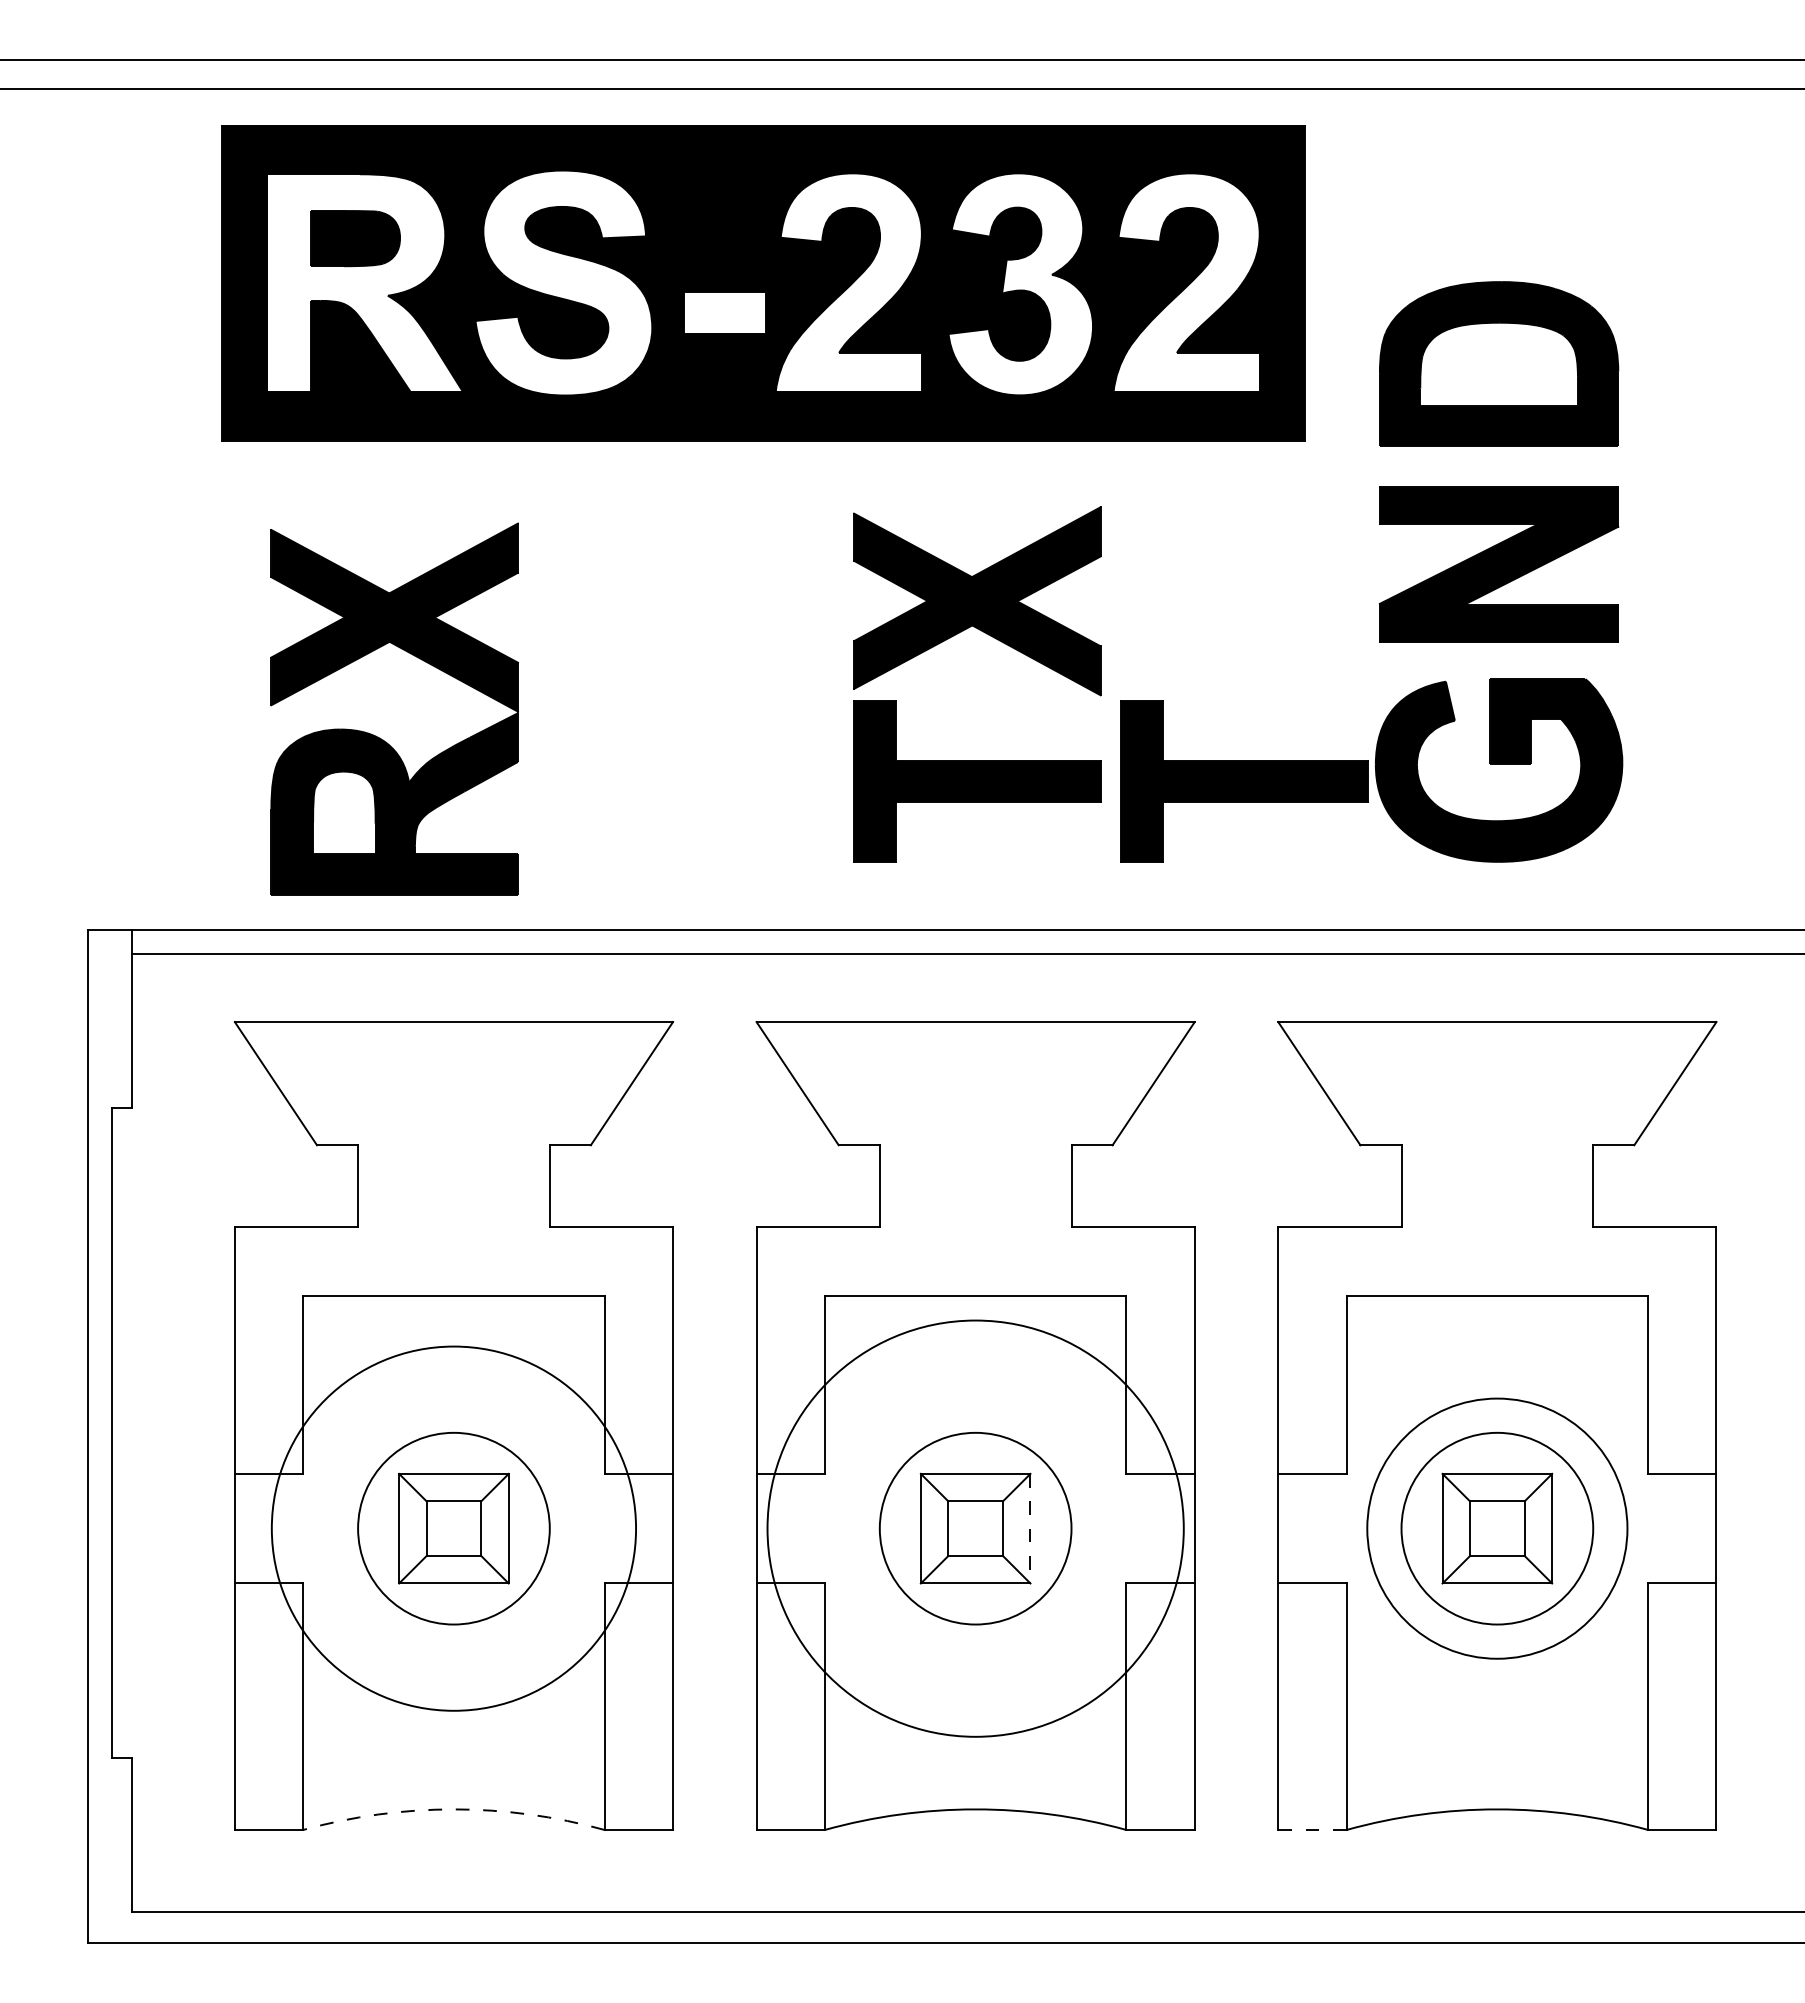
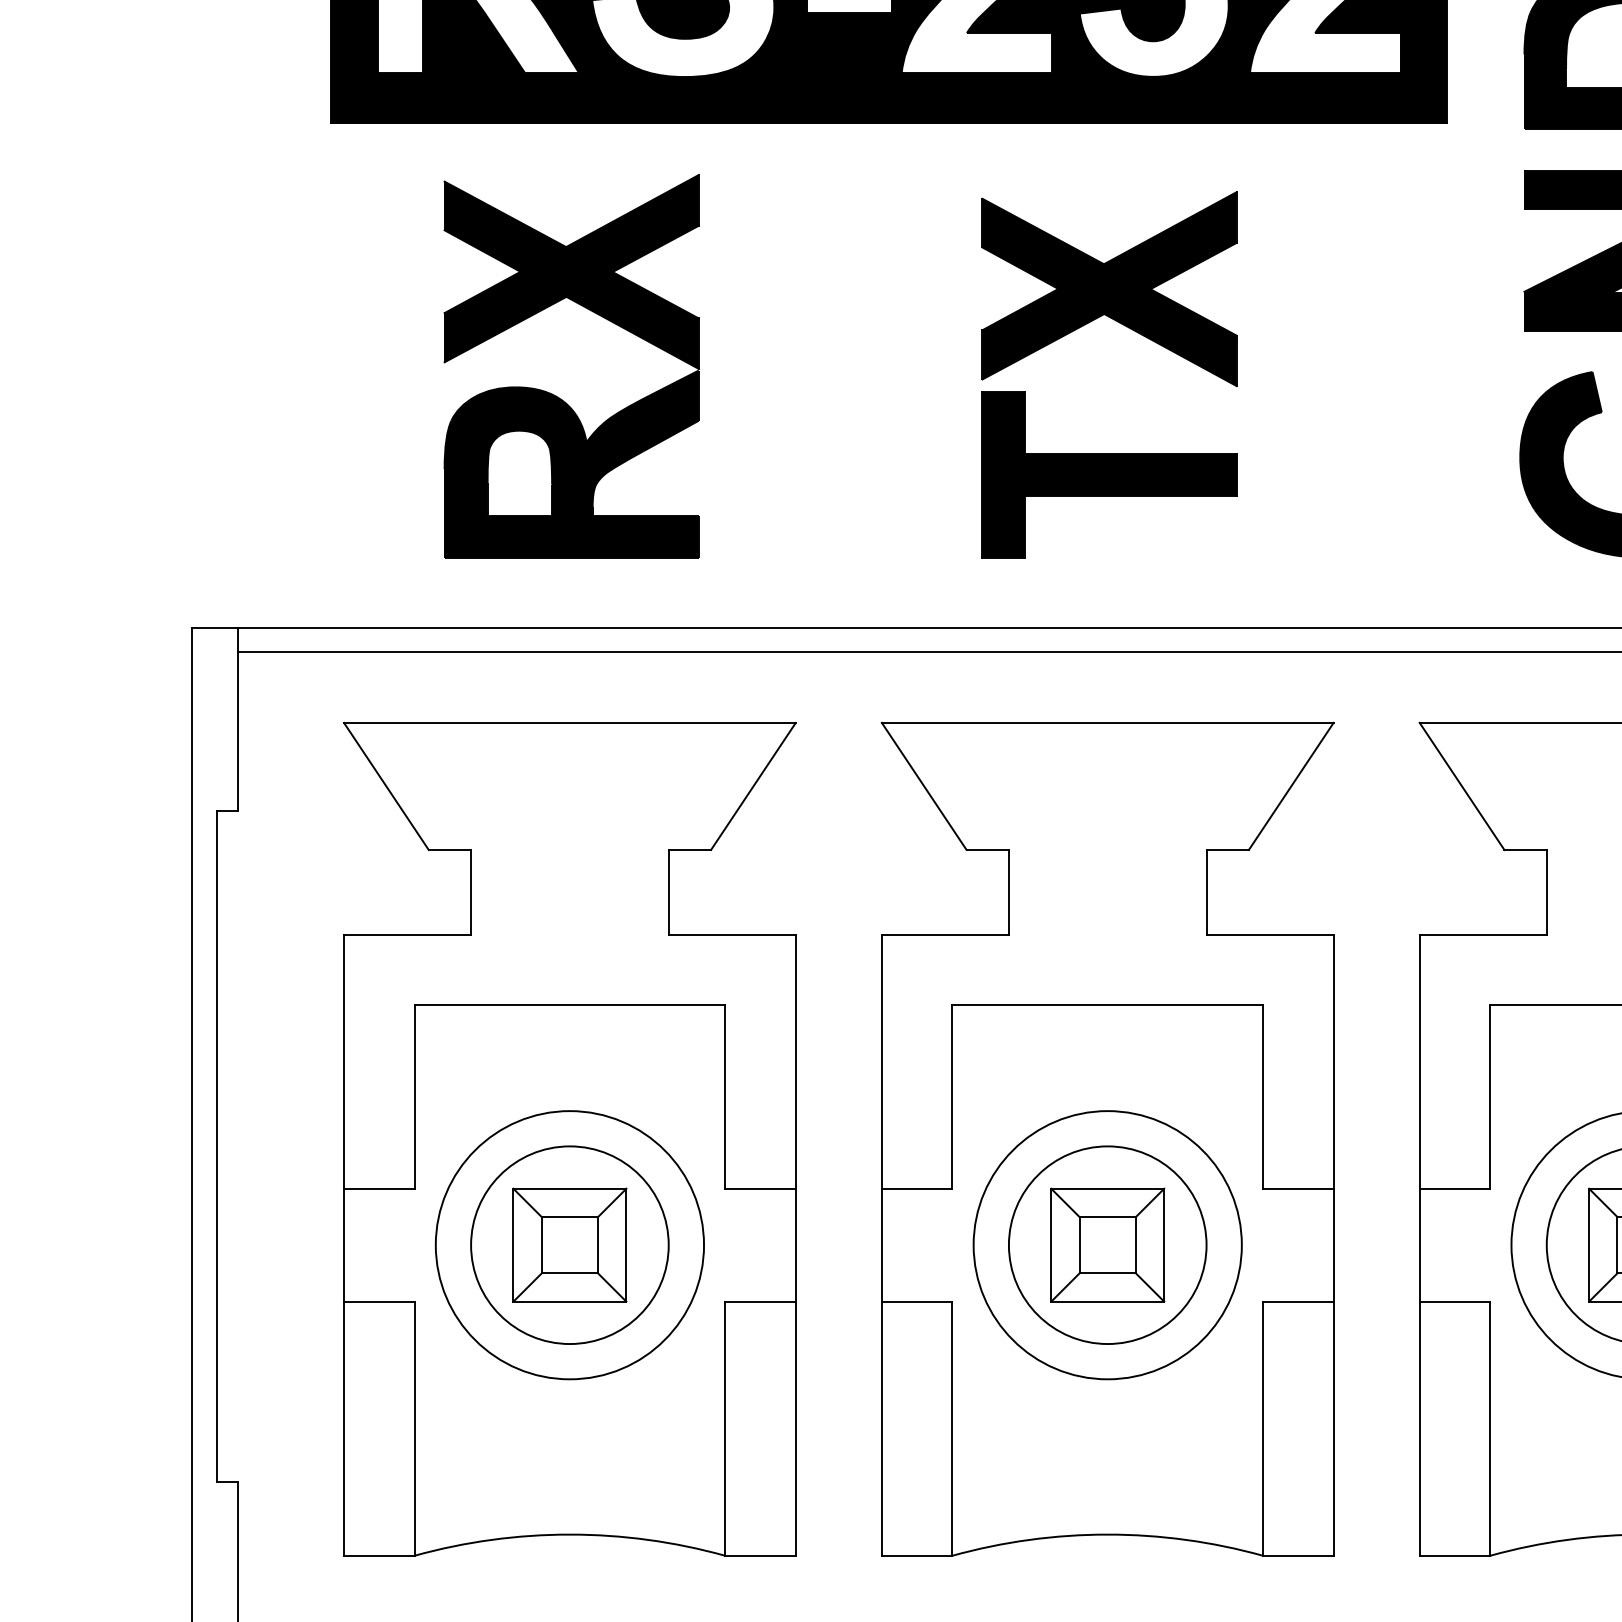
part: (376, 735) -> (552, 393), moved
part: (1244, 781) -> (1384, 474), removed
circle: (453, 1528) -> (569, 1245), size x0.71
circle: (975, 1528) -> (1107, 1245), size x0.62
line: (1030, 1528) -> (1164, 1245), dashed -> solid
arc: (453, 1809) -> (569, 1534), dashed -> solid
line: (1312, 1829) -> (1454, 1555), dashed -> solid

